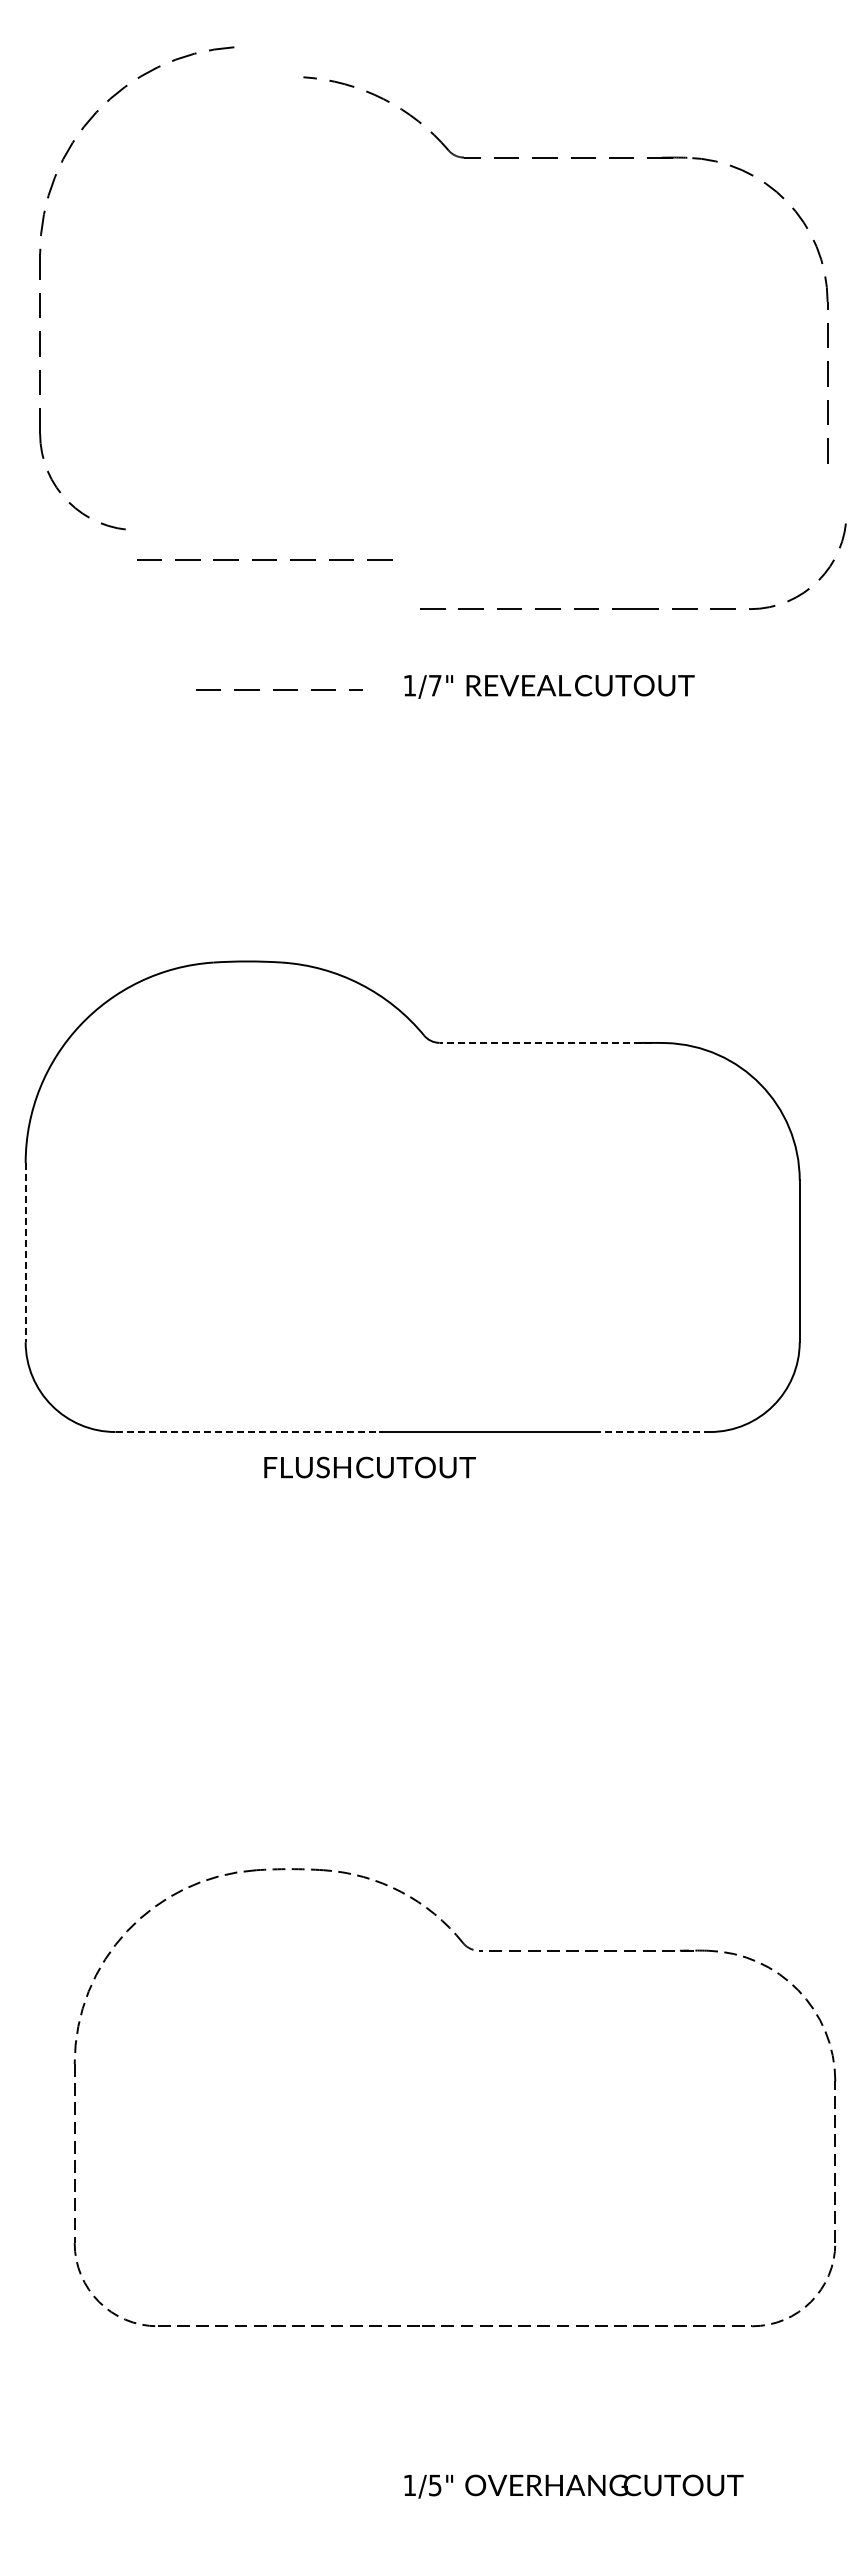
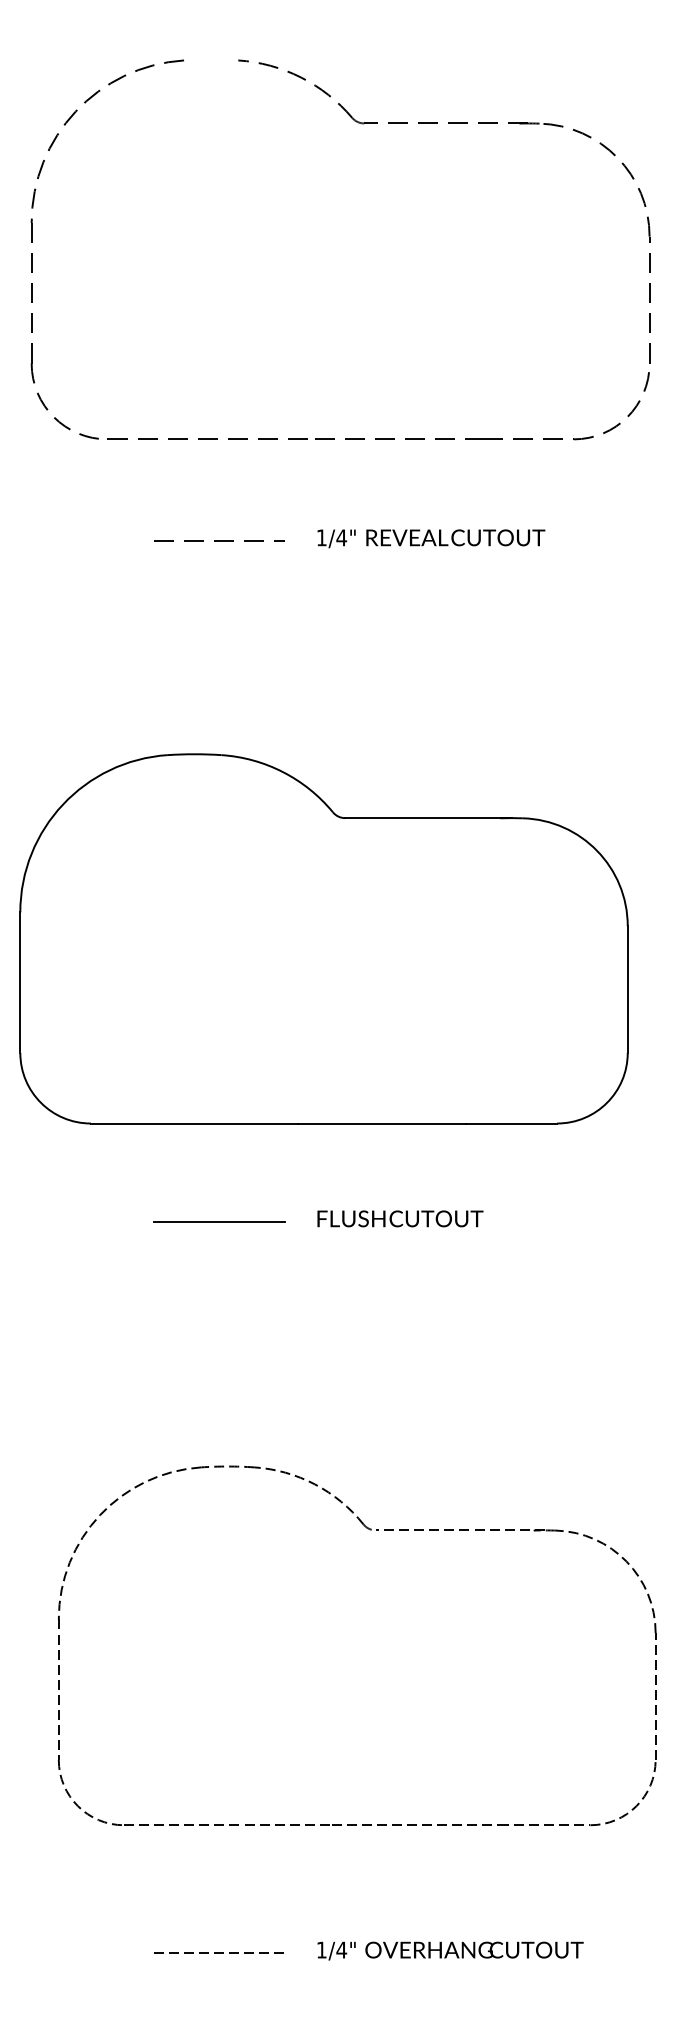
part: (40, 293) -> (31, 253), moved
part: (633, 608) -> (482, 438), moved
text: (435, 685) -> (341, 537), 1/7" -> 1/4"
line: (545, 1042) -> (428, 817), dashed -> solid
line: (25, 1252) -> (20, 982), dashed -> solid
line: (248, 1432) -> (195, 1123), dashed -> solid
line: (652, 1432) -> (512, 1123), dashed -> solid
text: (369, 1467) -> (399, 1218), moved
line: (278, 1557) -> (218, 1221), added
text: (435, 2485) -> (341, 1950), 1/5" -> 1/4"
line: (278, 2489) -> (218, 1953), added

